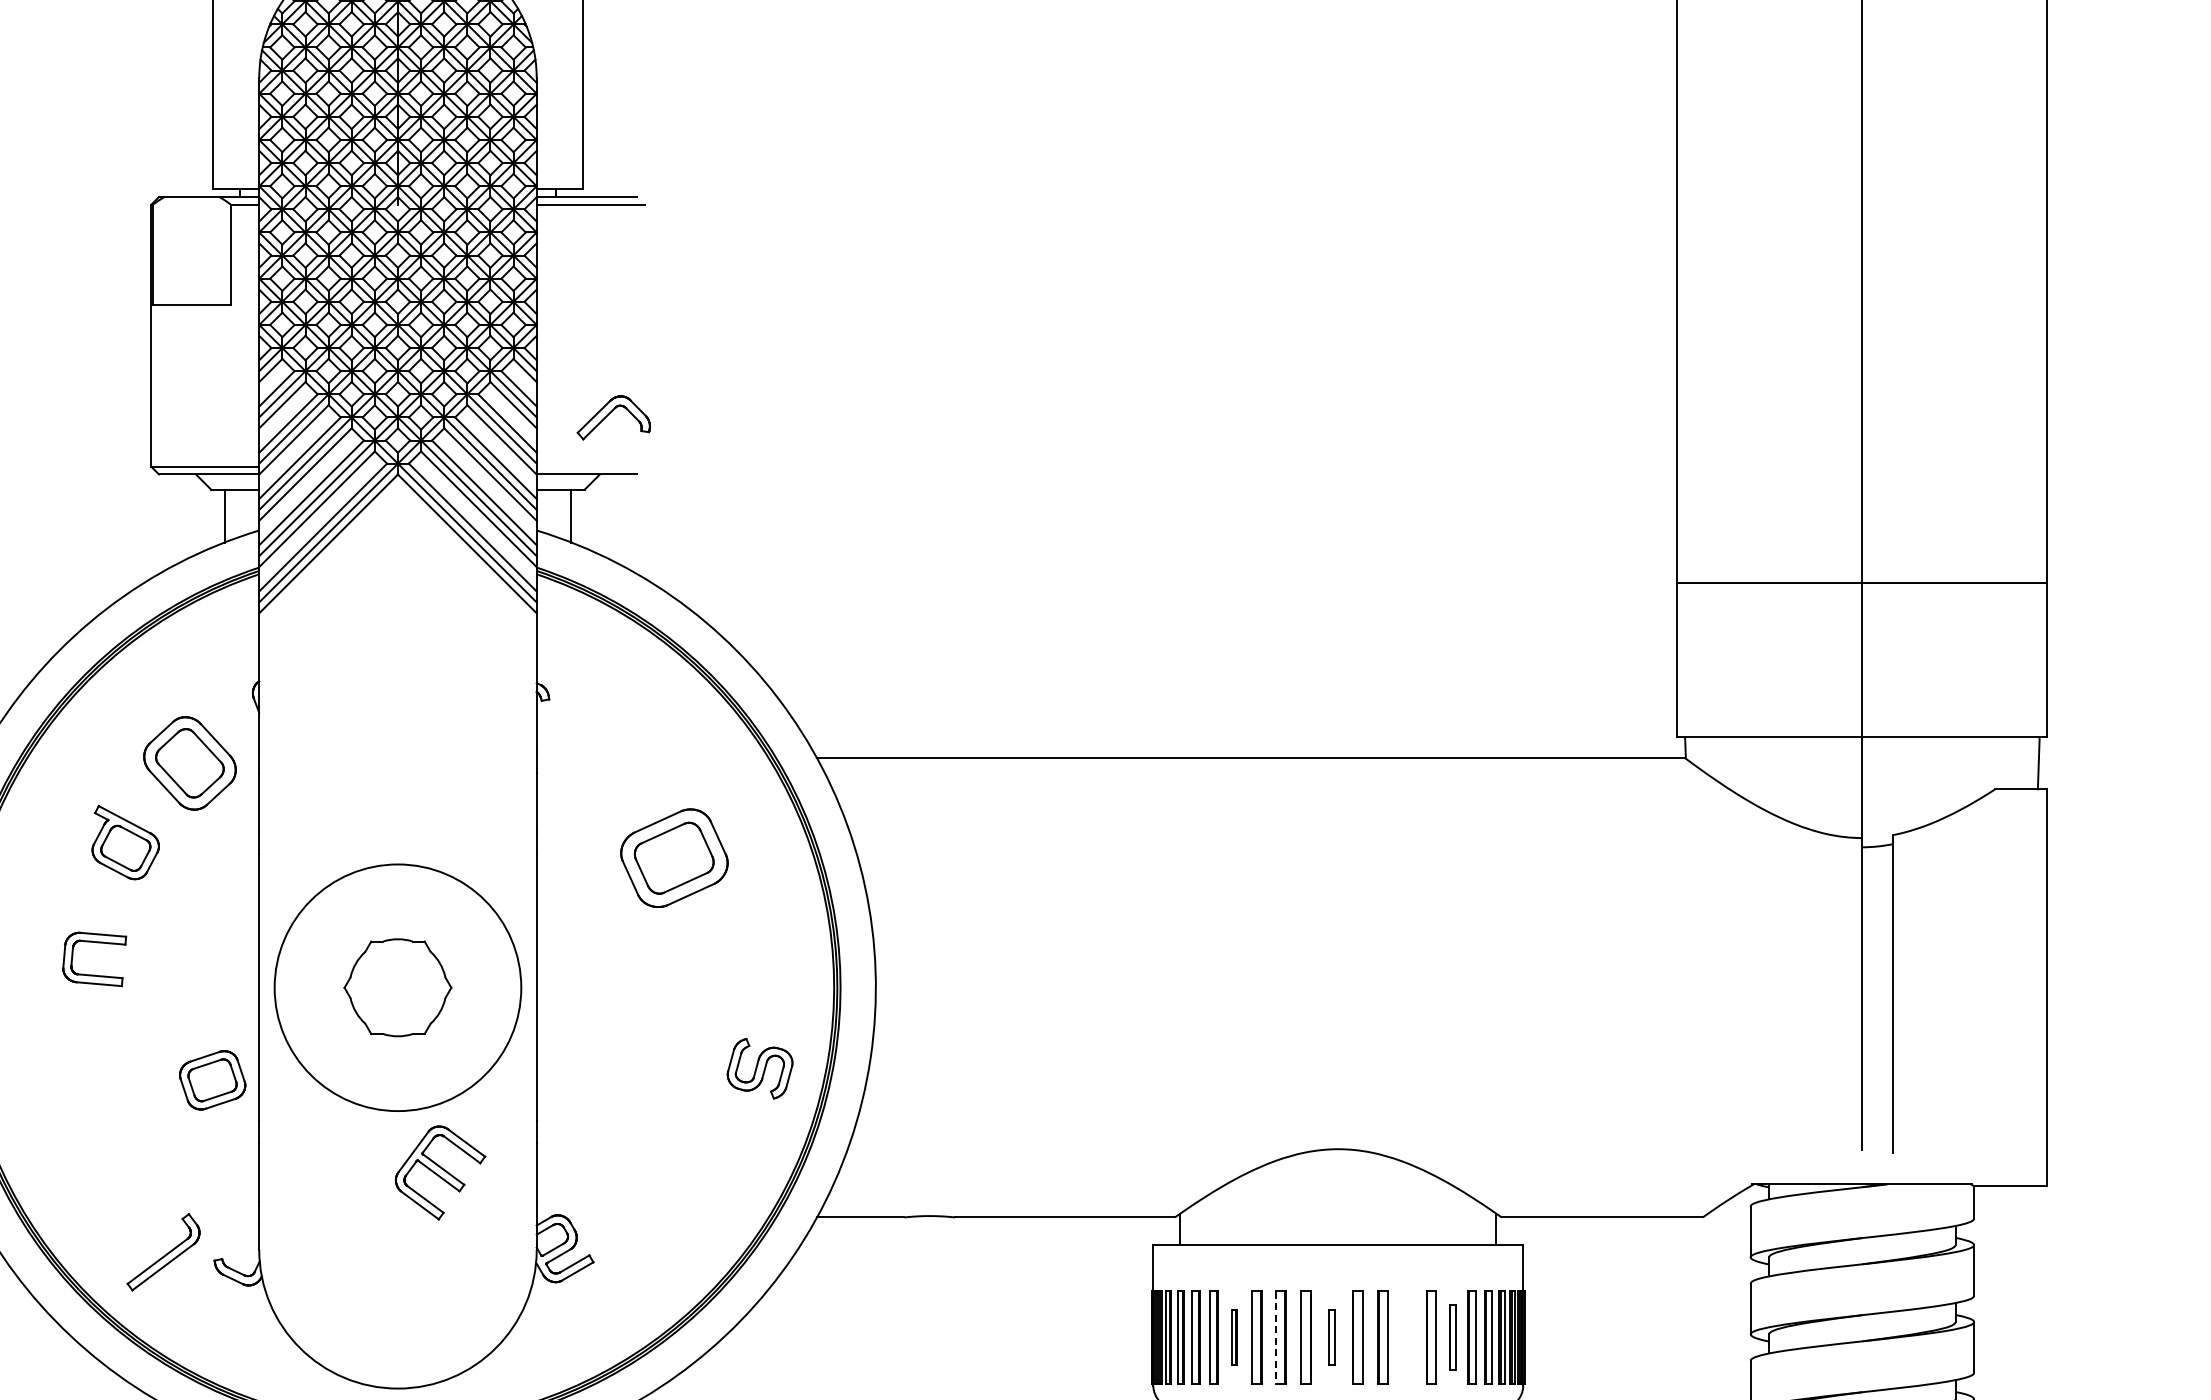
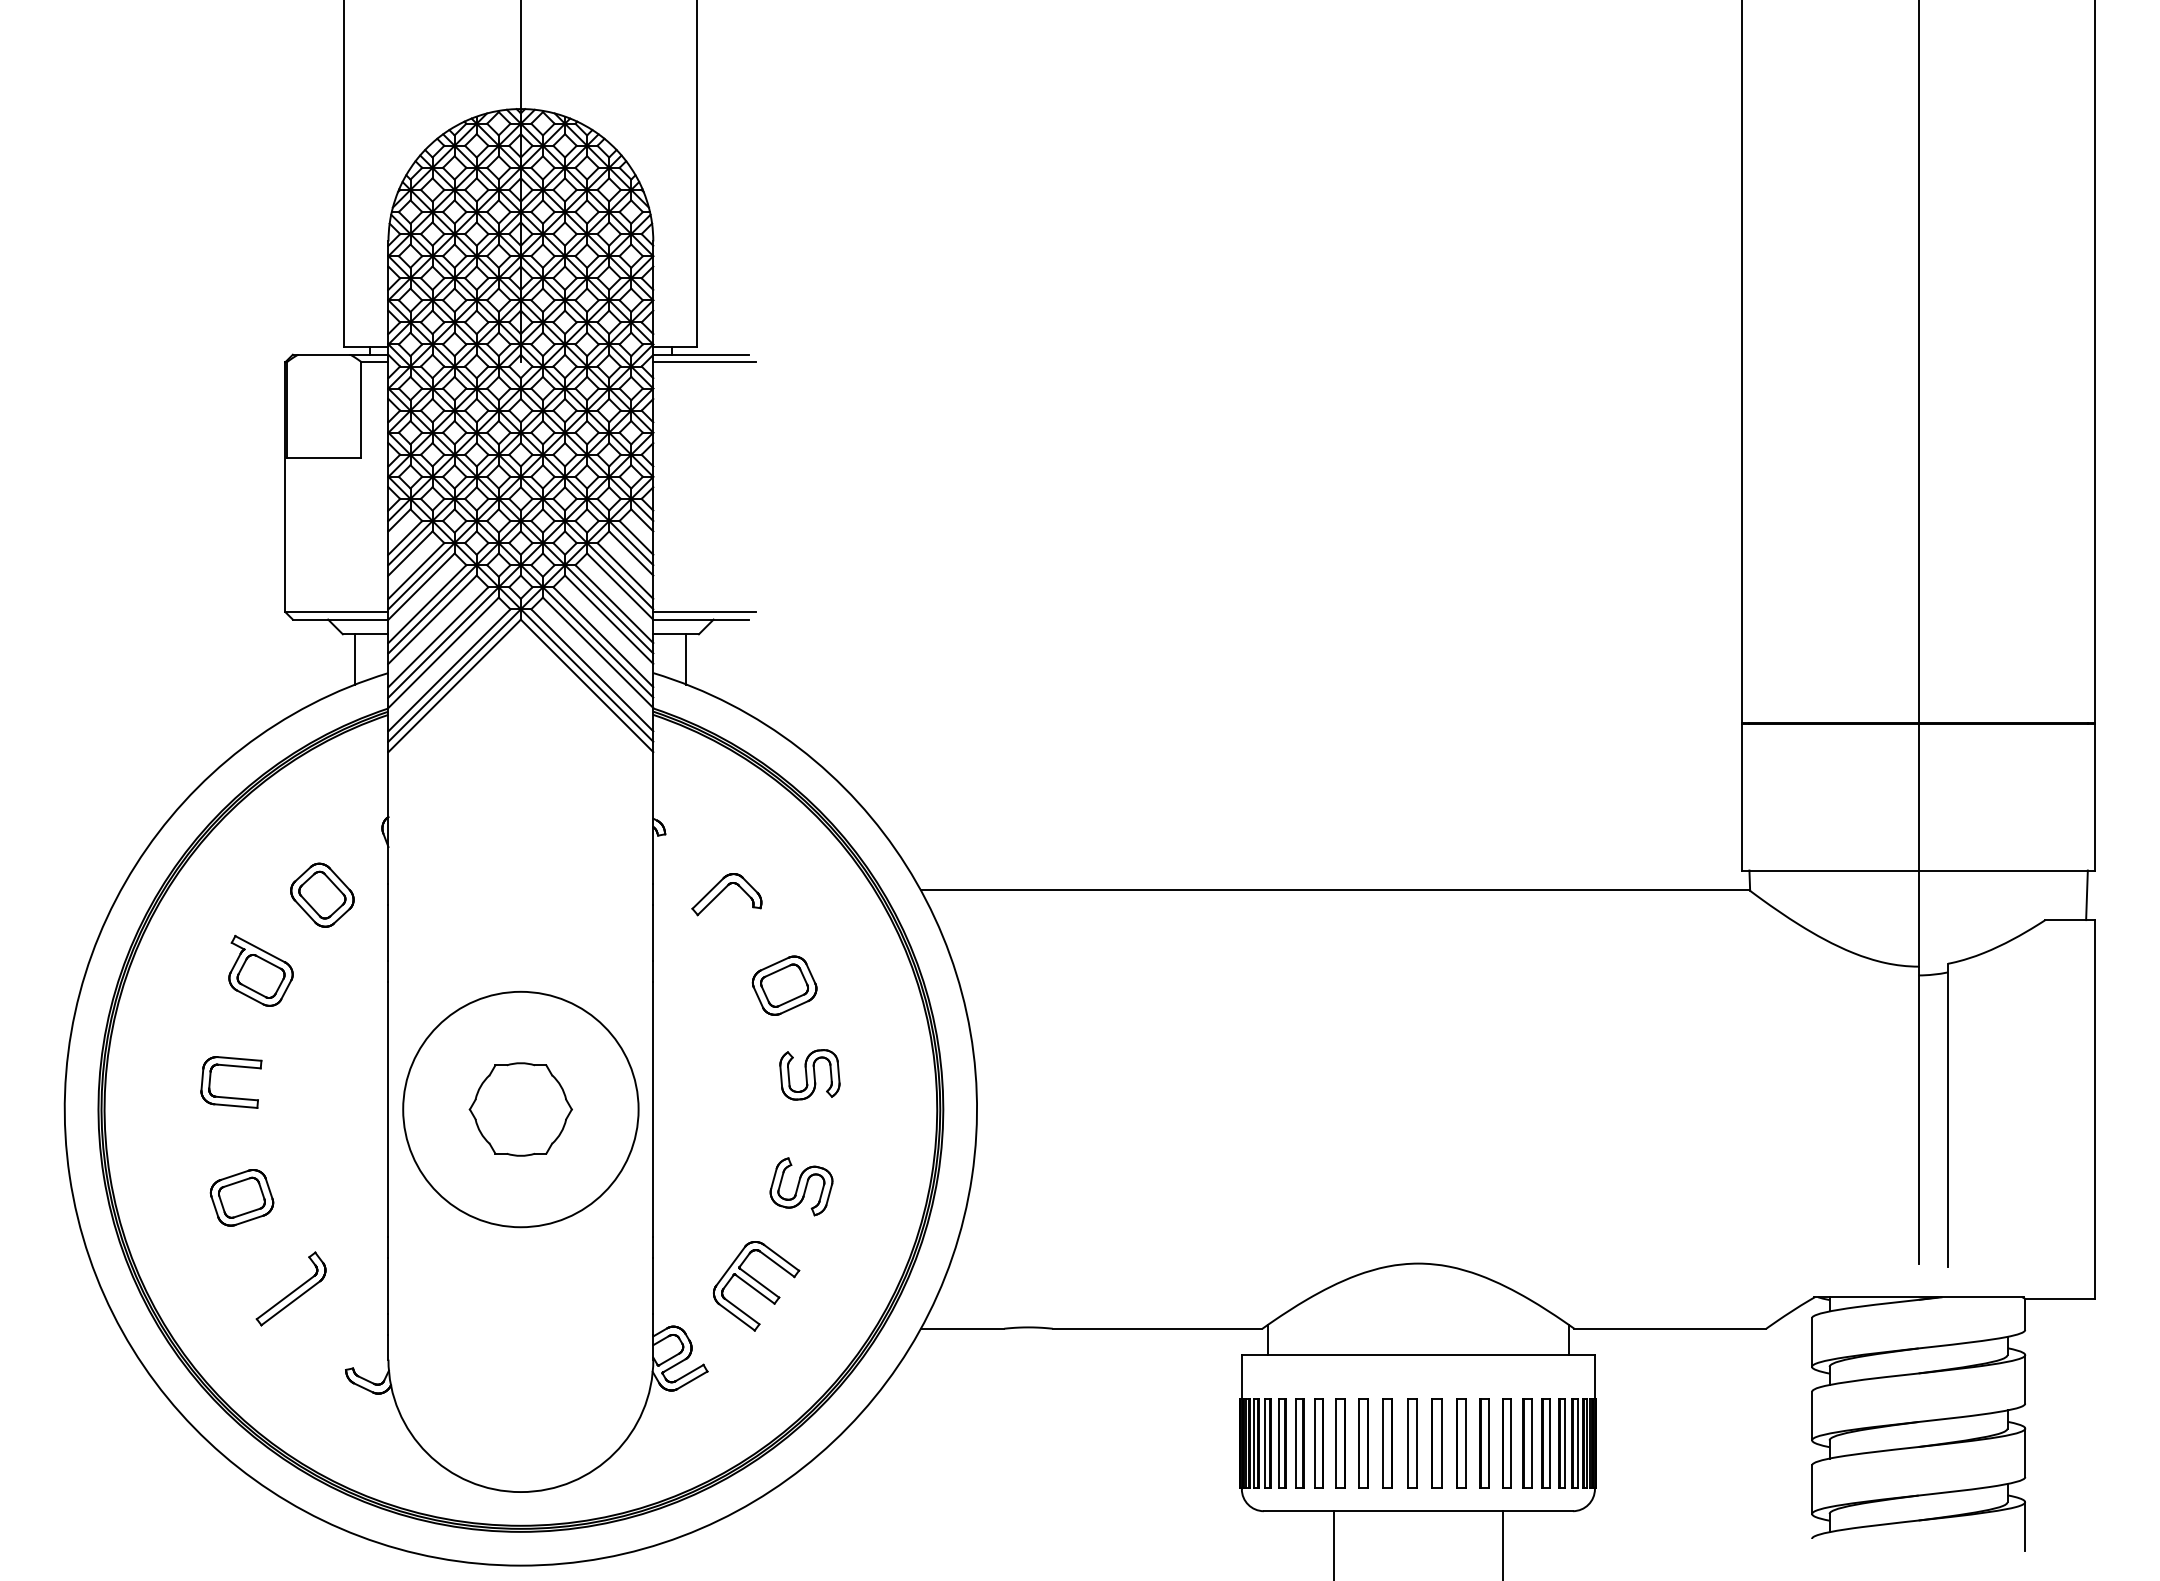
part: (613, 417) -> (726, 894), moved
line: (590, 467) -> (704, 612), added
part: (190, 762) -> (322, 894), size x0.71
part: (674, 857) -> (784, 985), size x0.62
part: (700, 951) -> (809, 1074), added
part: (760, 1068) -> (801, 1186), moved
part: (212, 1079) -> (241, 1197), moved
part: (440, 1173) -> (756, 1286), moved
part: (162, 1251) -> (290, 1288), moved
part: (1233, 1337) -> (1318, 1443), size x1.67
part: (1332, 1337) -> (1412, 1443), size x1.67
part: (1407, 1337) -> (1484, 1443), added
part: (1452, 1337) -> (1527, 1443), size x1.43
line: (1276, 1338) -> (1359, 1444), dashed -> solid

